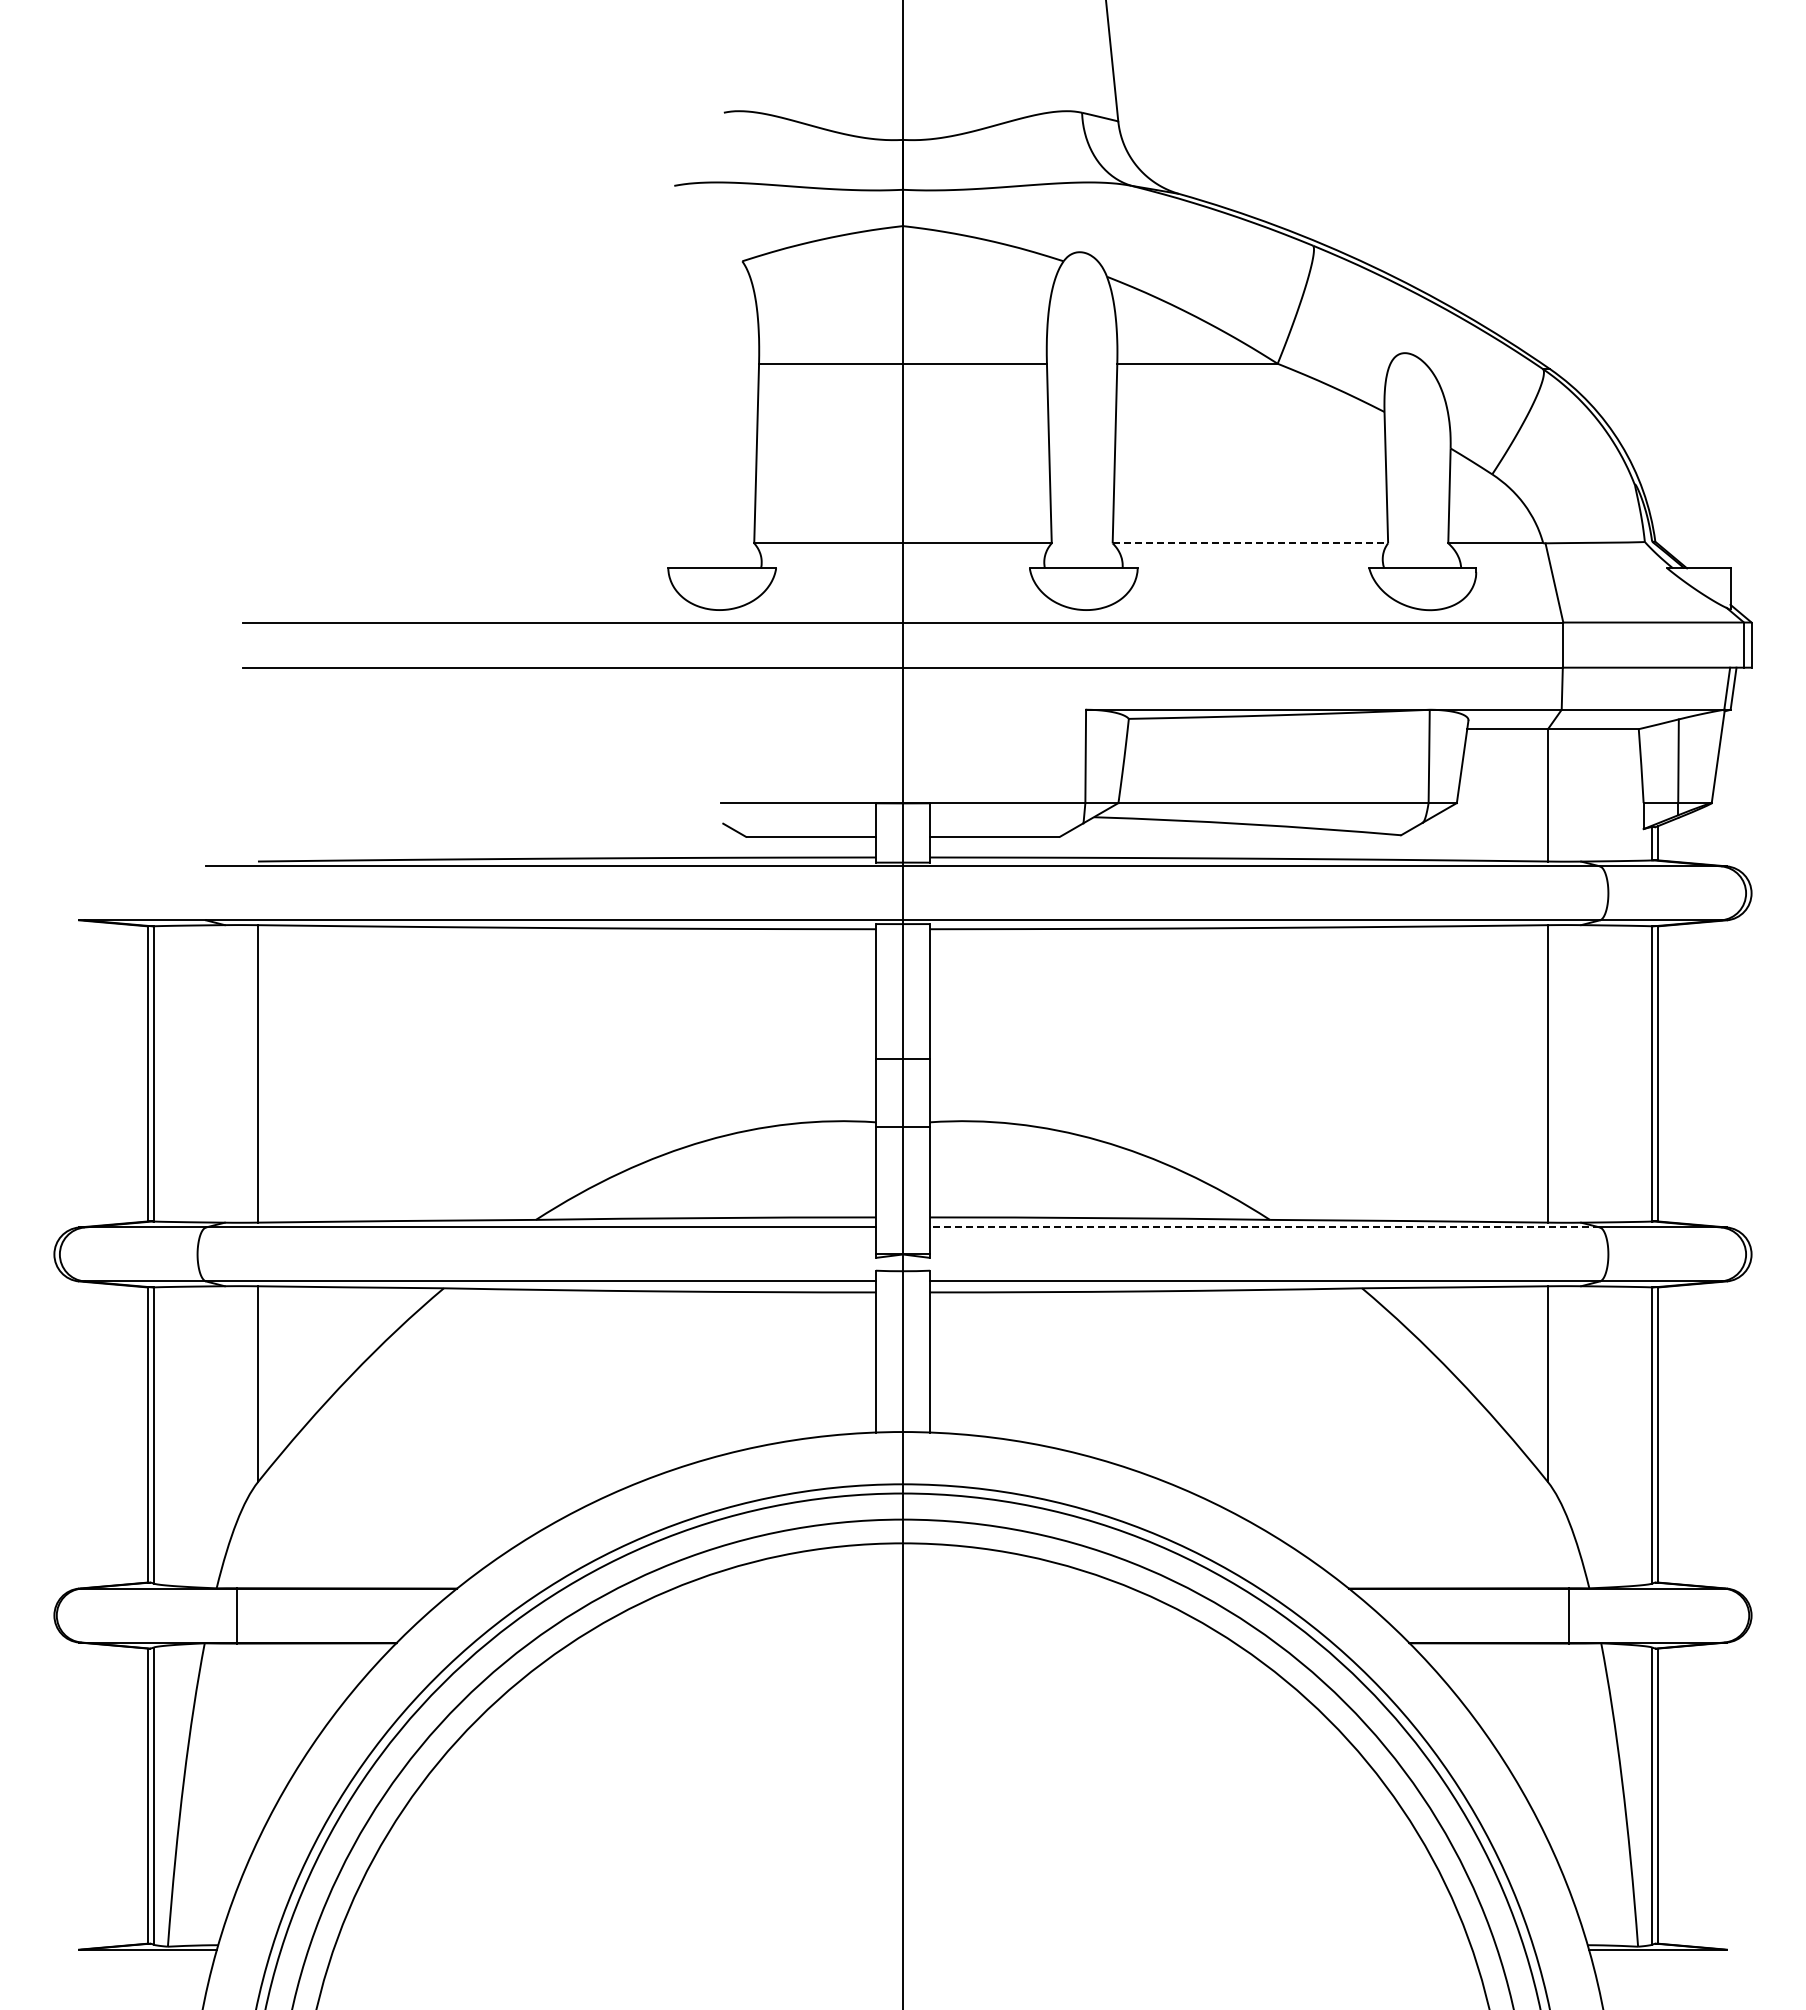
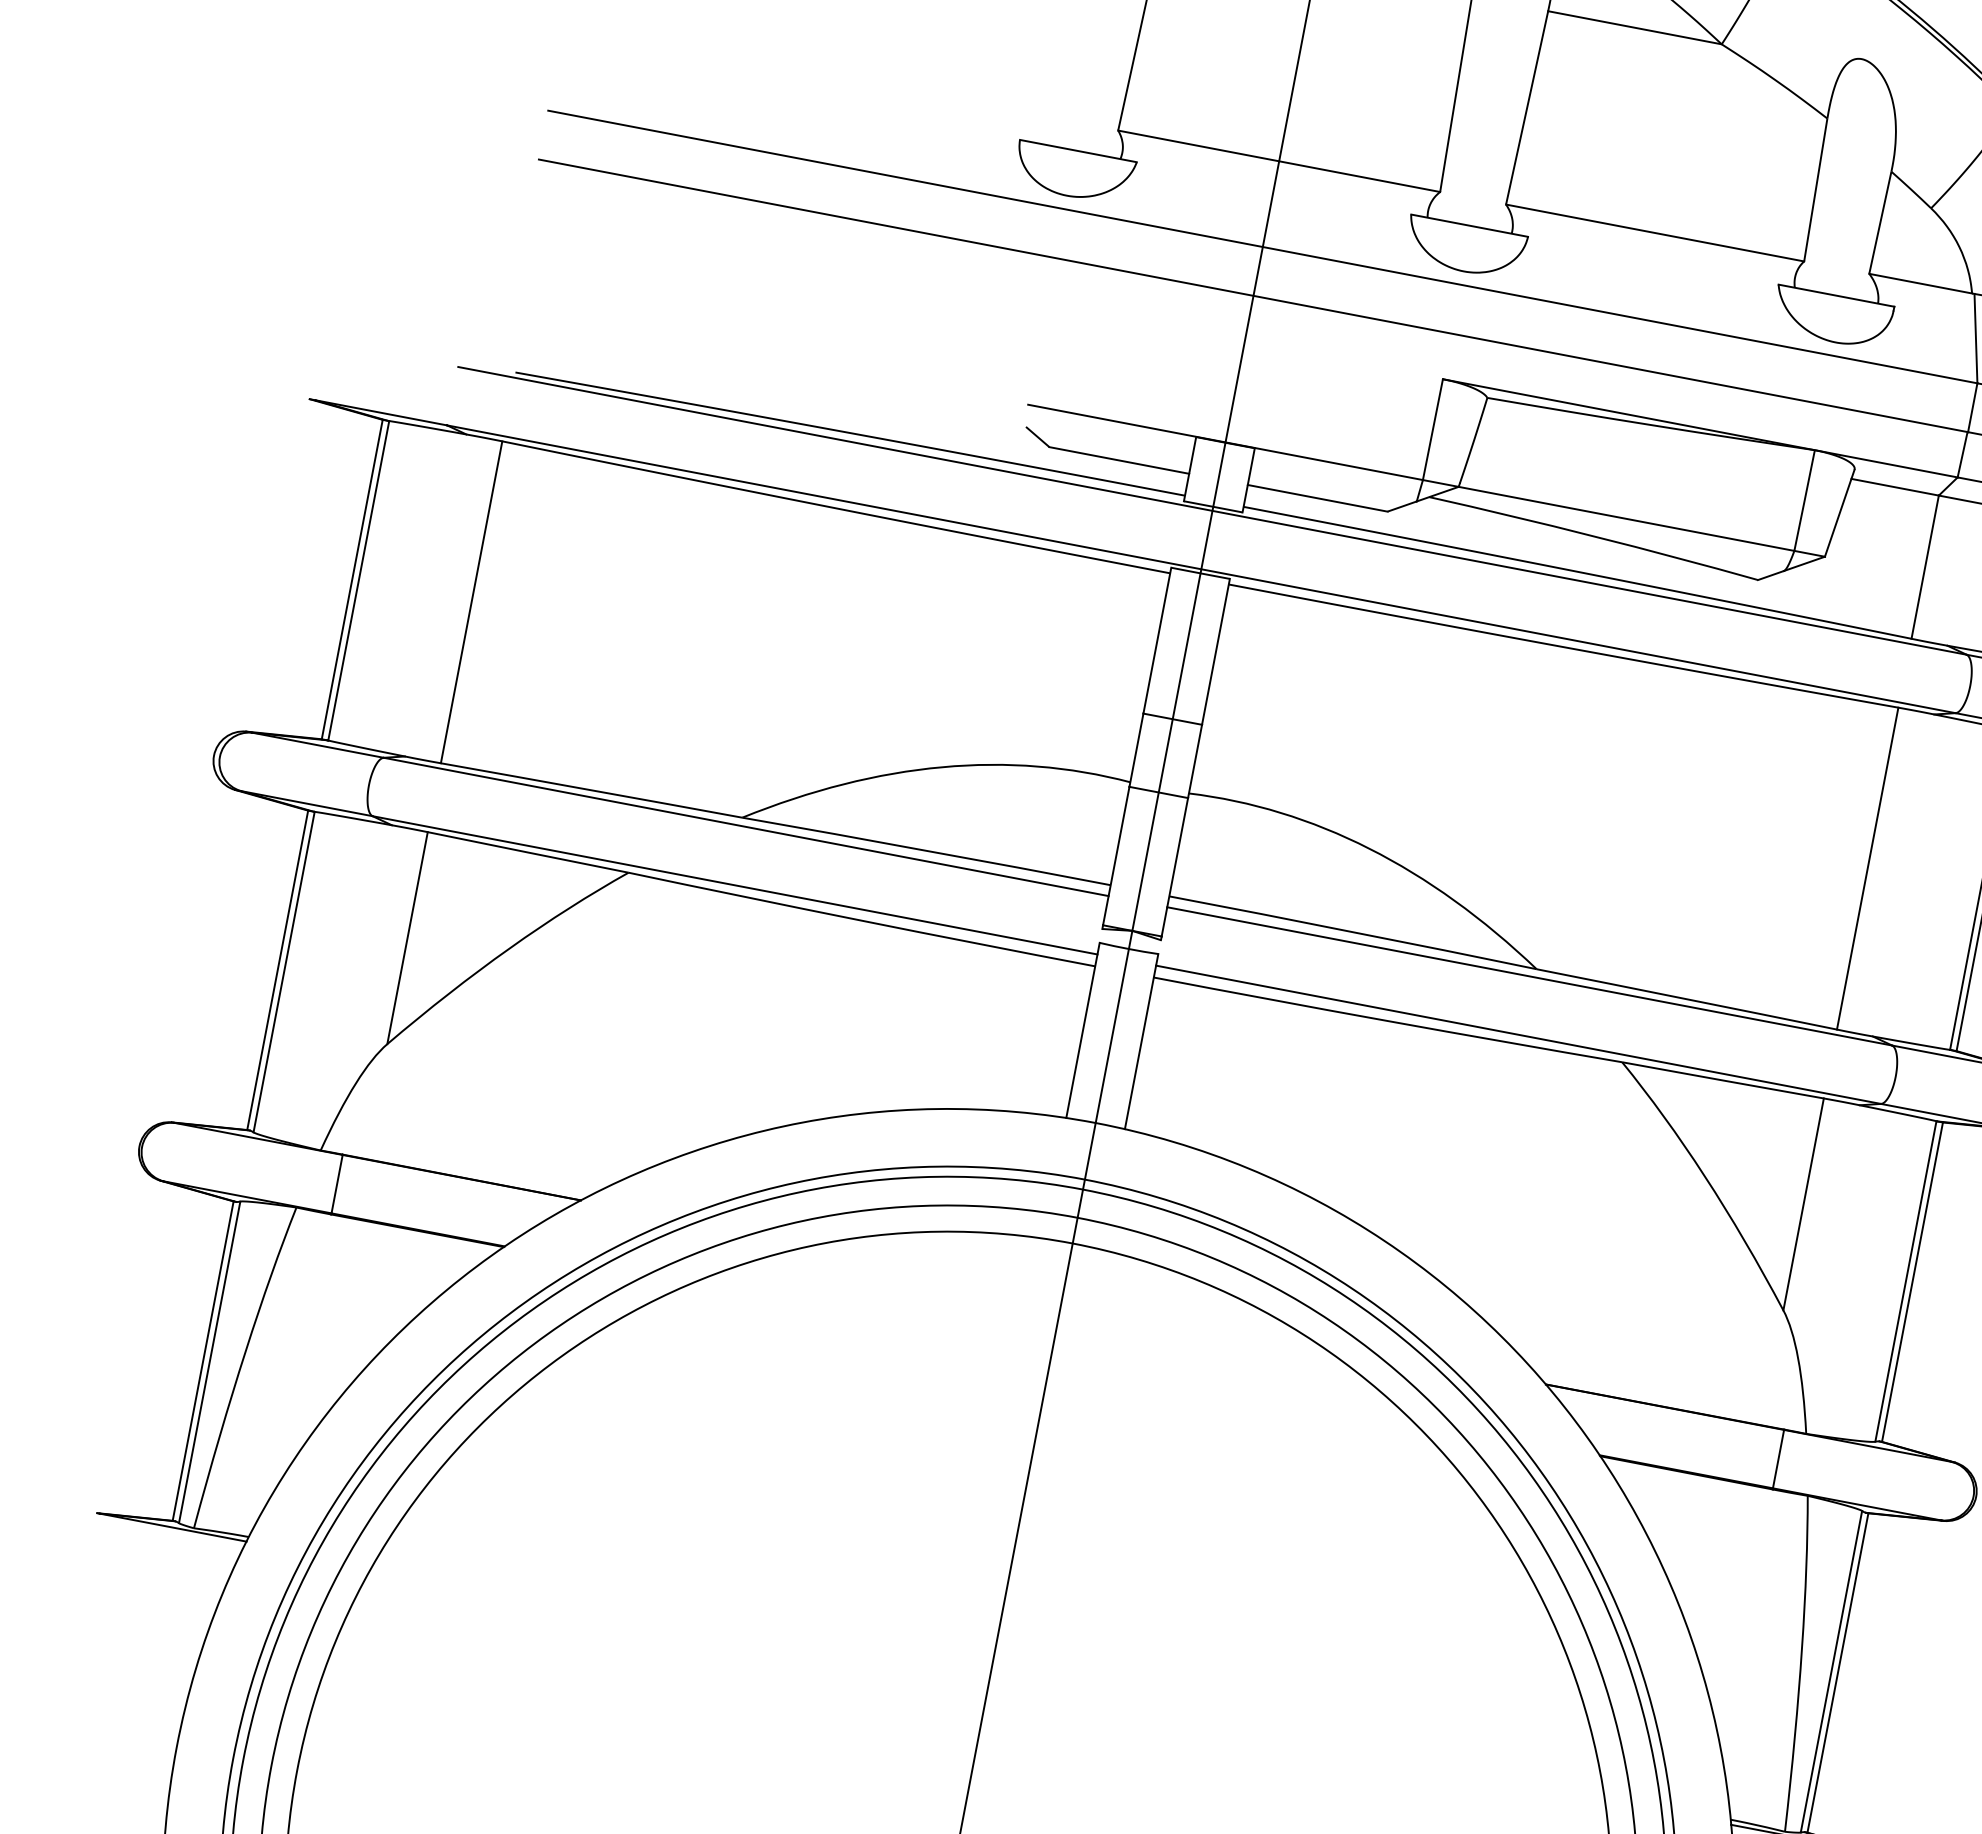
line: (1250, 543) -> (1655, 233), dashed -> solid
line: (1265, 1227) -> (1530, 976), dashed -> solid

